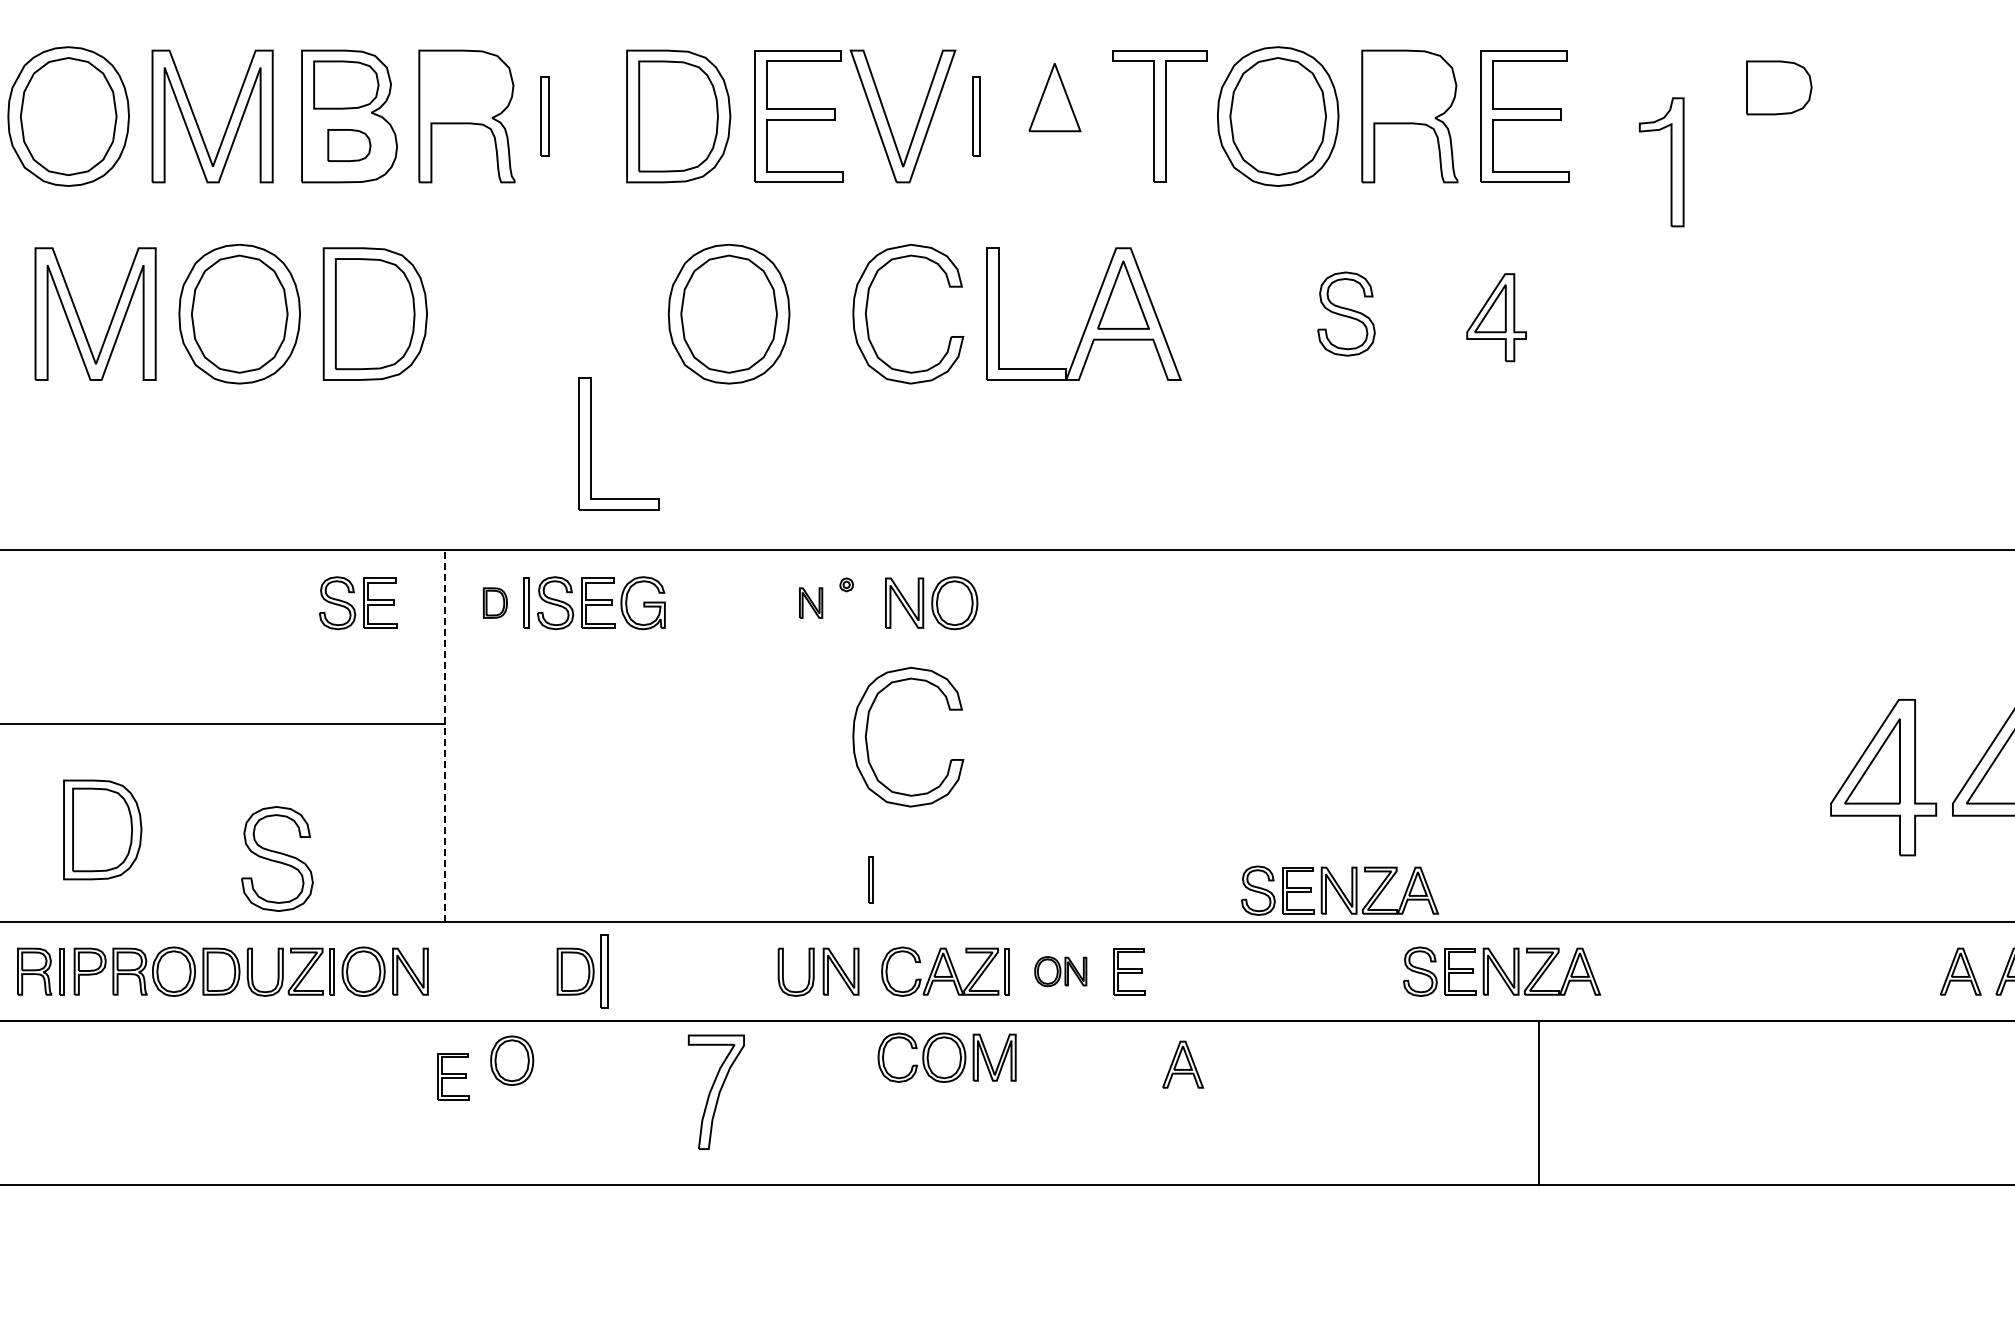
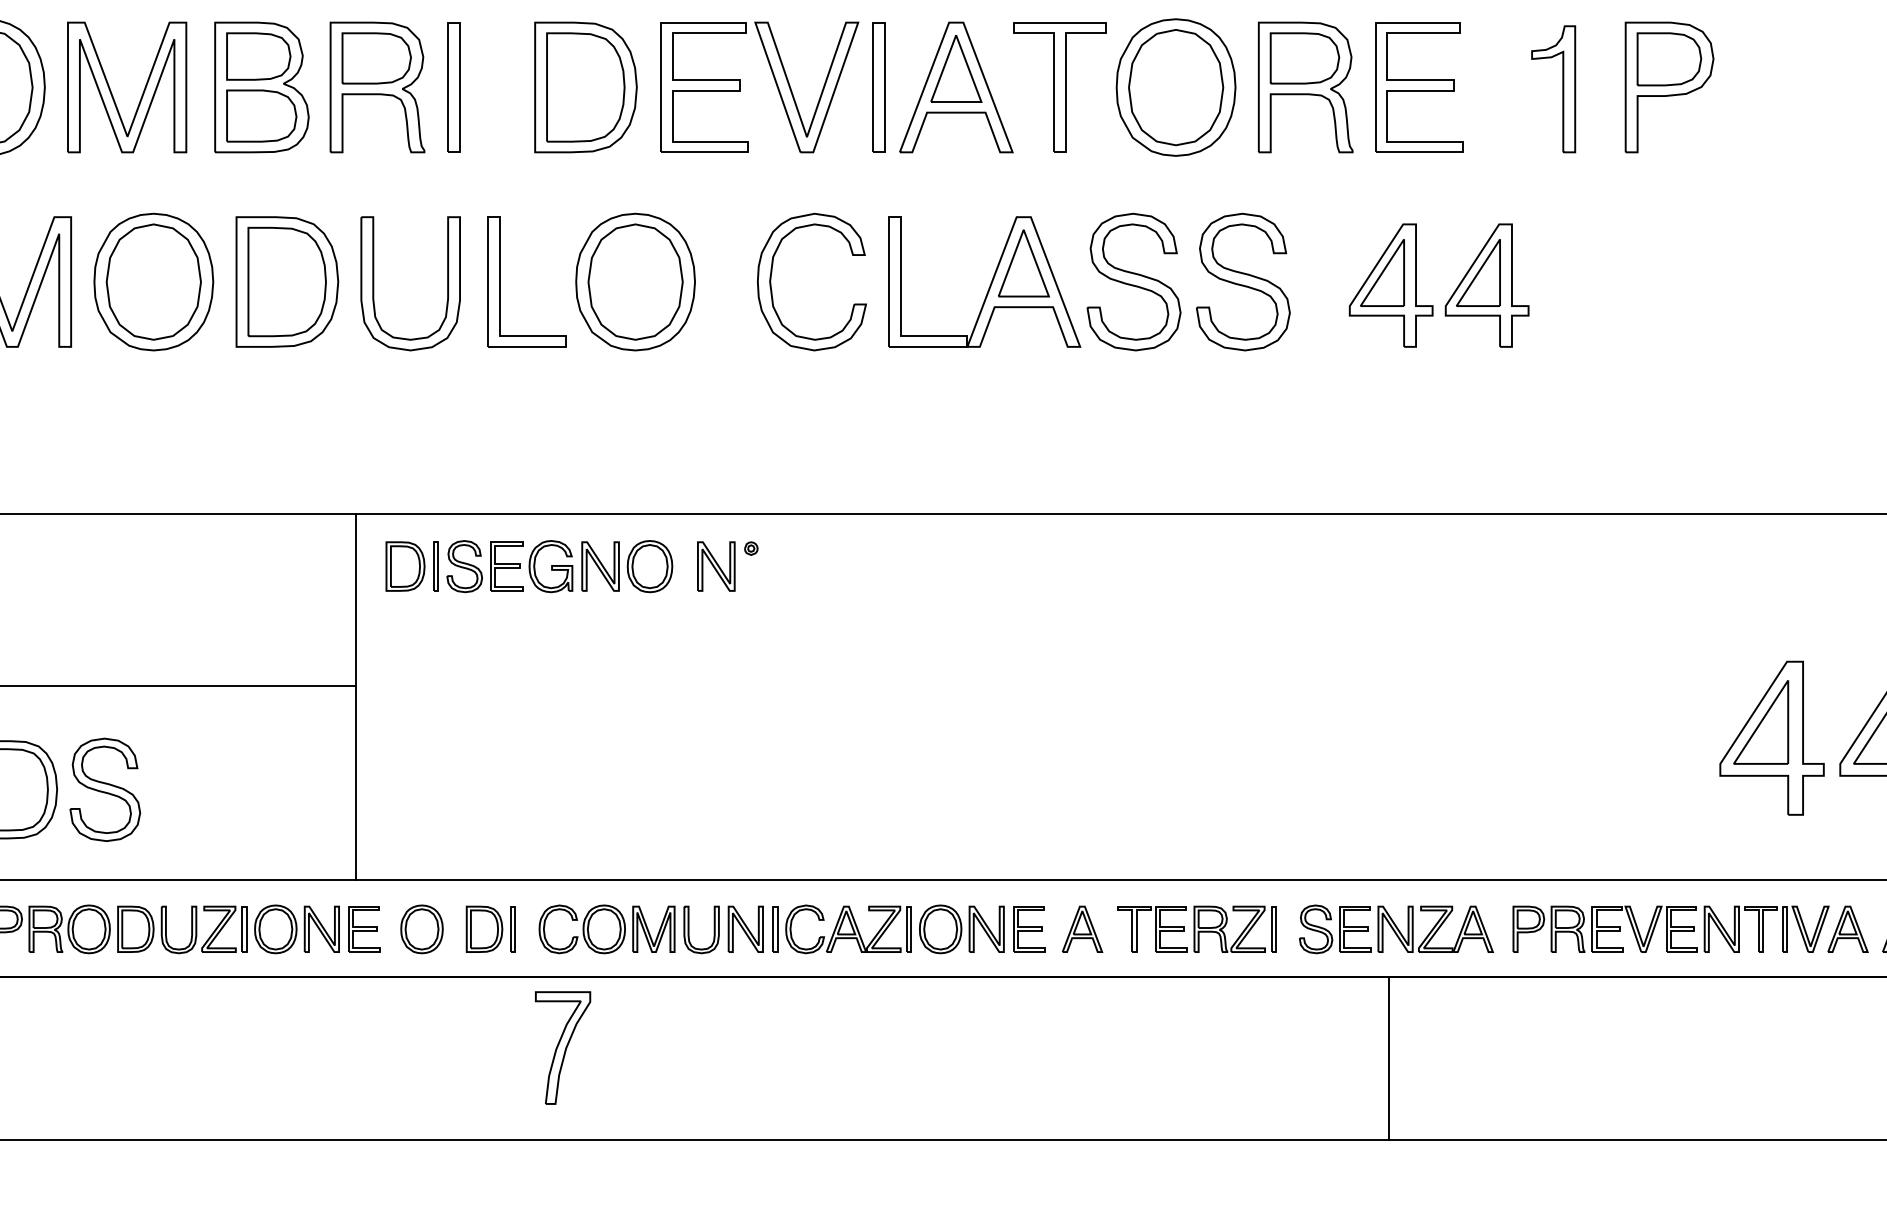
part: (465, 86) -> (376, 57), added
part: (1408, 86) -> (1304, 57), added
part: (544, 116) -> (453, 87), size x1.67
part: (976, 116) -> (879, 87), size x1.67
part: (1055, 116) -> (956, 87), added
part: (1779, 116) -> (1669, 87), added
part: (349, 145) -> (261, 116), size x1.67
part: (1670, 162) -> (1562, 89), moved
part: (1235, 313) -> (1134, 281), added
part: (1346, 313) -> (1243, 281), size x1.67
part: (463, 315) -> (374, 283), added
part: (1496, 317) -> (1390, 285), size x1.43
part: (1594, 317) -> (1487, 285), added
part: (591, 443) -> (500, 281), moved
part: (495, 602) -> (405, 565), size x1.67
part: (810, 602) -> (715, 565), size x1.67
part: (358, 603) -> (270, 566), removed
part: (931, 603) -> (627, 566), moved
part: (867, 733) -> (771, 694), removed
line: (444, 735) -> (355, 696), dashed -> solid
part: (277, 858) -> (105, 789), moved
part: (870, 879) -> (774, 929), moved
part: (1340, 890) -> (1237, 849), removed
part: (604, 971) -> (512, 929), size x0.62
part: (1060, 971) -> (961, 929), size x1.67
part: (1298, 971) -> (1196, 929), added
part: (1780, 971) -> (1670, 929), added
part: (946, 1057) -> (606, 929), moved
part: (512, 1060) -> (422, 929), moved
part: (1183, 1064) -> (1082, 929), moved
part: (453, 1076) -> (364, 929), moved
part: (715, 1091) -> (562, 1047), moved
line: (1538, 1102) -> (1389, 1058), moved

